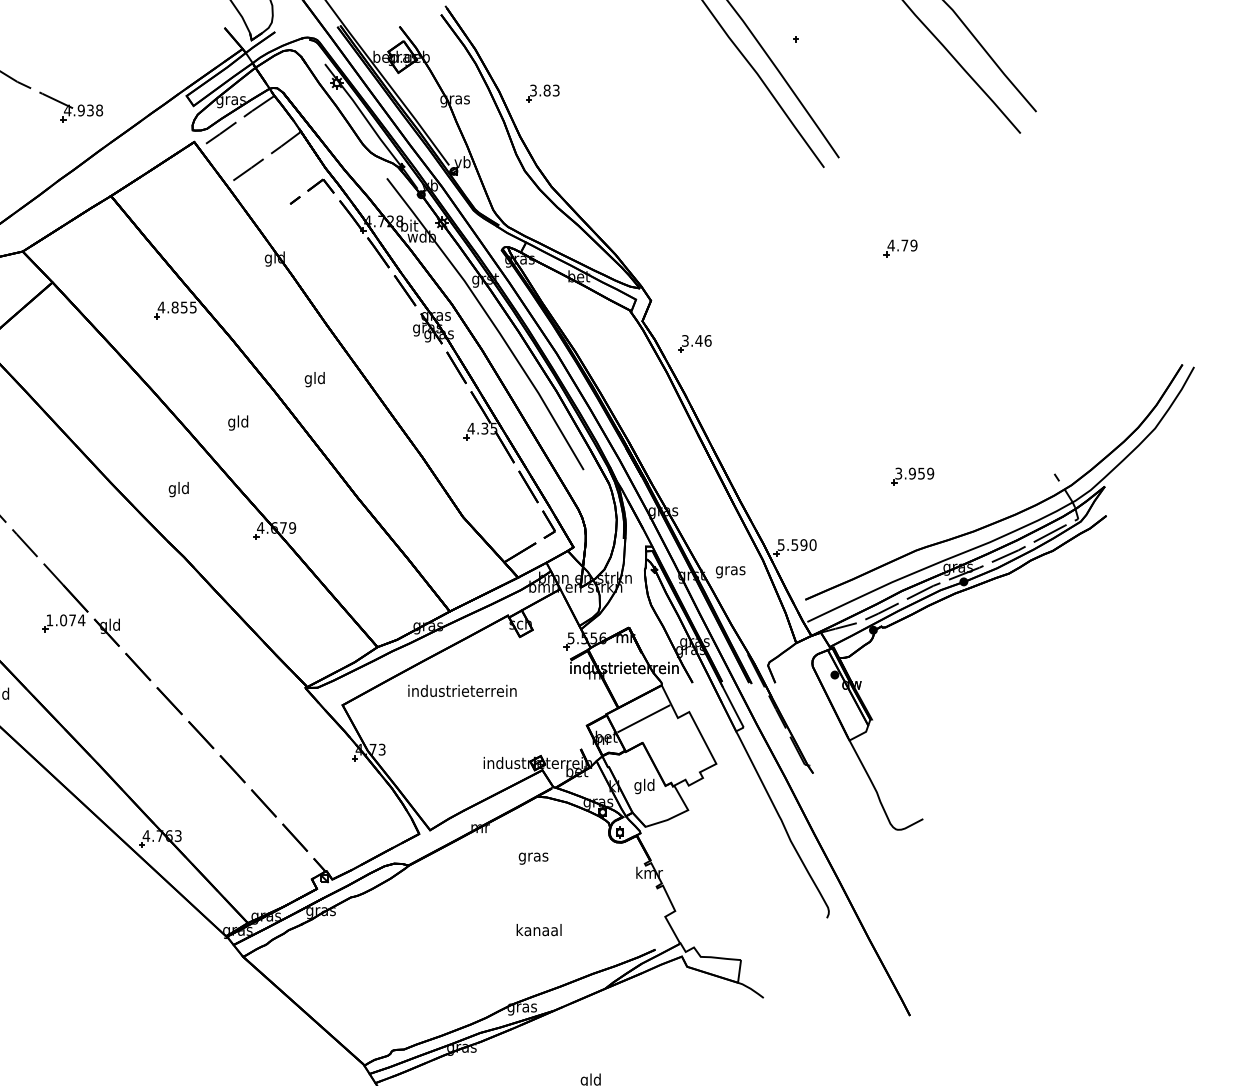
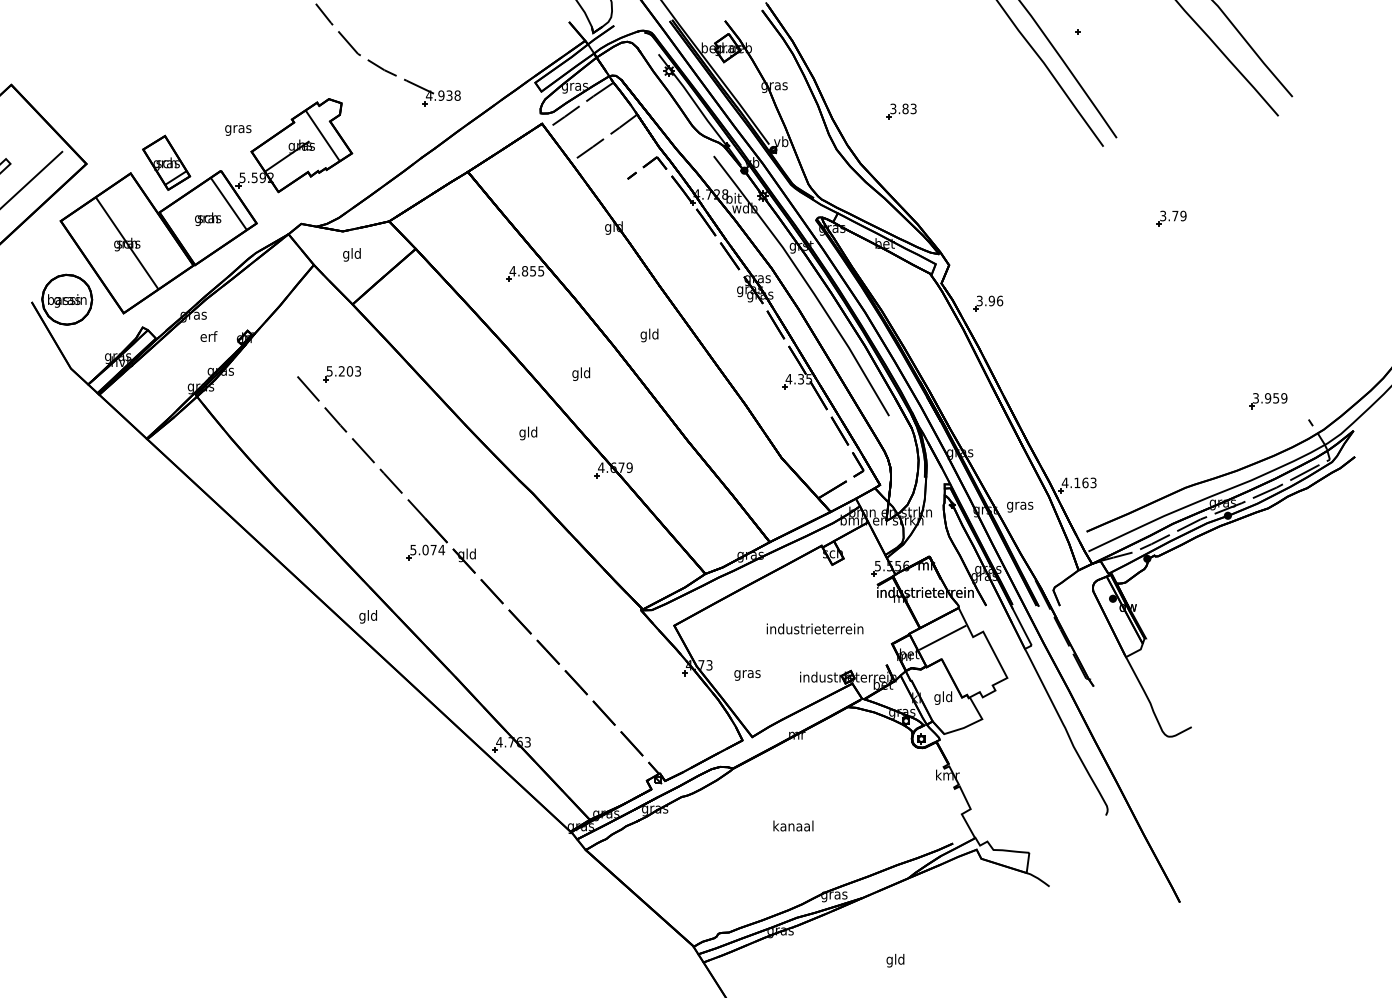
part: (542, 93) -> (901, 111), moved
text: (890, 244) -> (1162, 215), 4.79 -> 3.79
text: (698, 340) -> (991, 300), 3.46 -> 3.96
part: (912, 477) -> (1268, 401), moved
text: (796, 544) -> (1078, 482), 5.590 -> 4.163
text: (49, 620) -> (413, 550), 1.074 -> 5.074
text: (461, 690) -> (814, 628), moved
text: (533, 858) -> (747, 675), moved
text: (539, 929) -> (793, 825), moved

